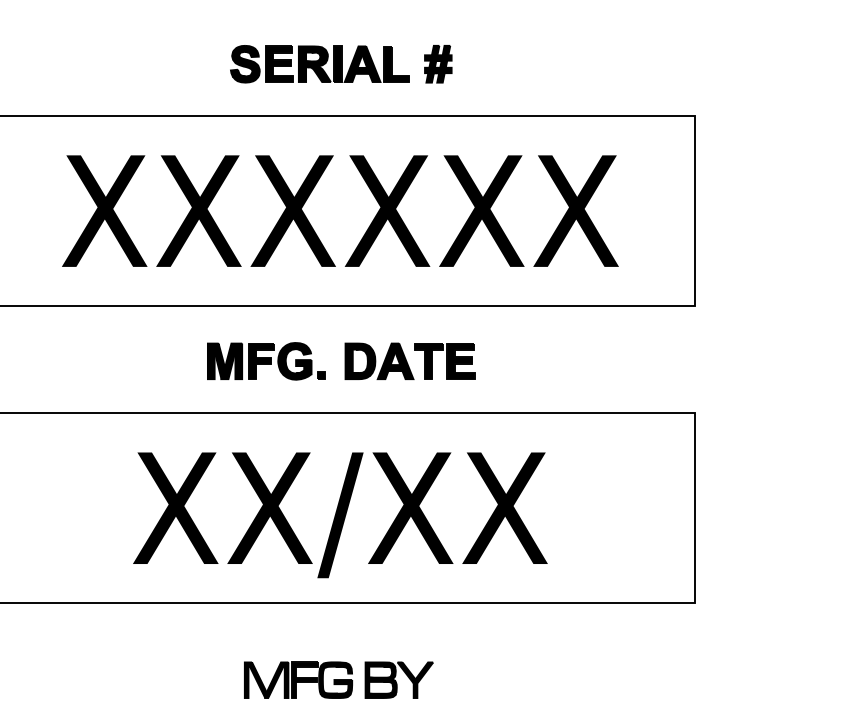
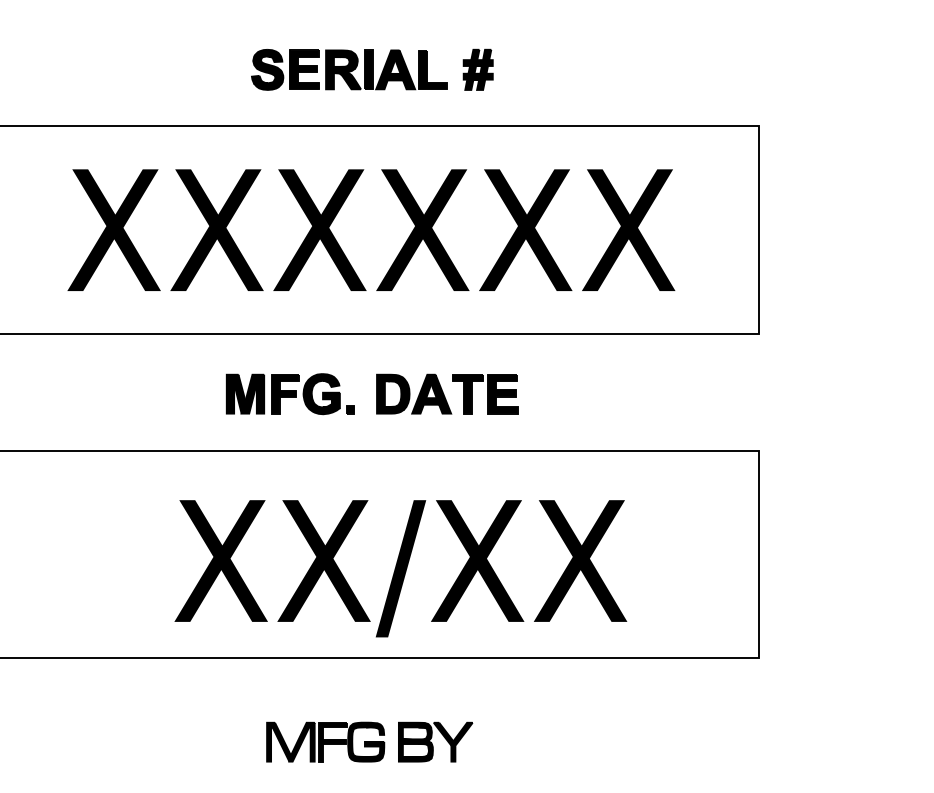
text: (340, 515) -> (400, 568), moved

